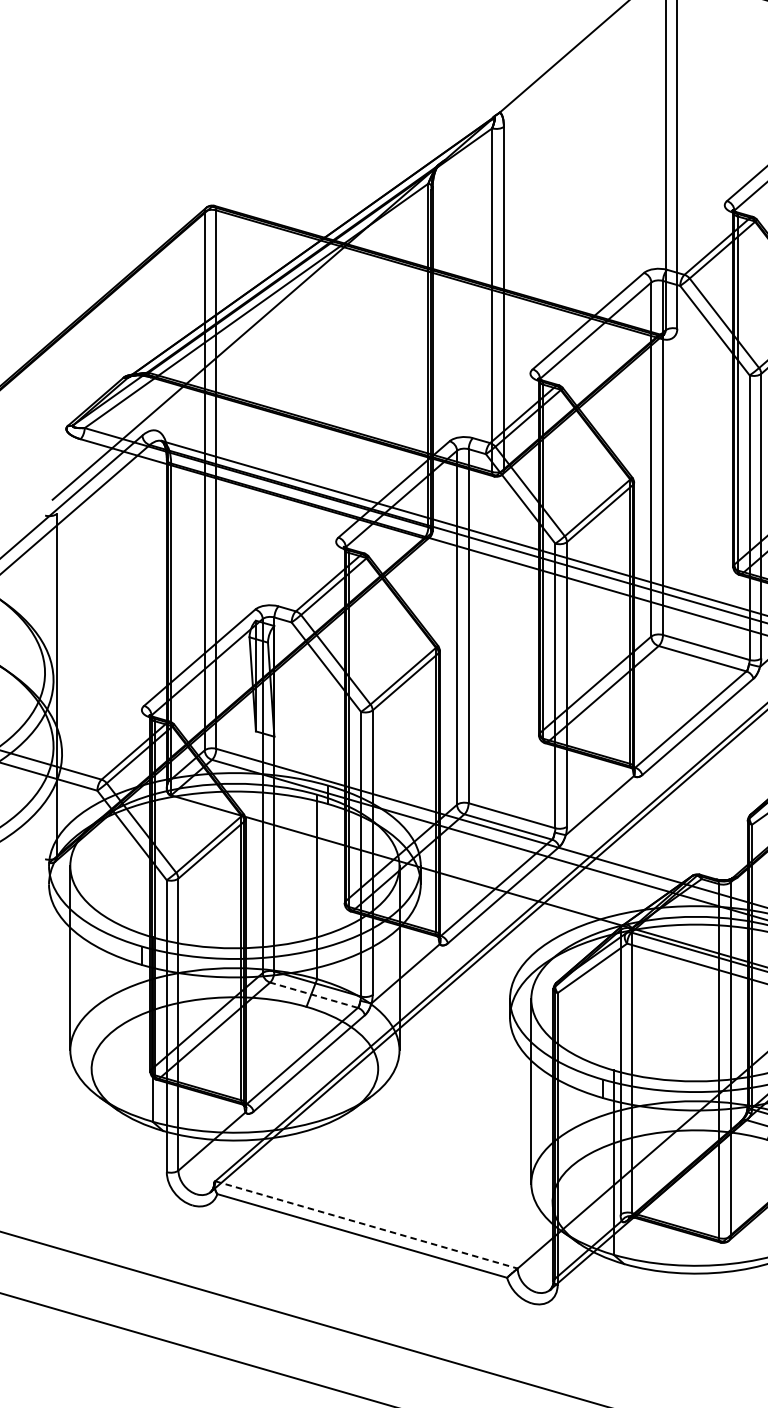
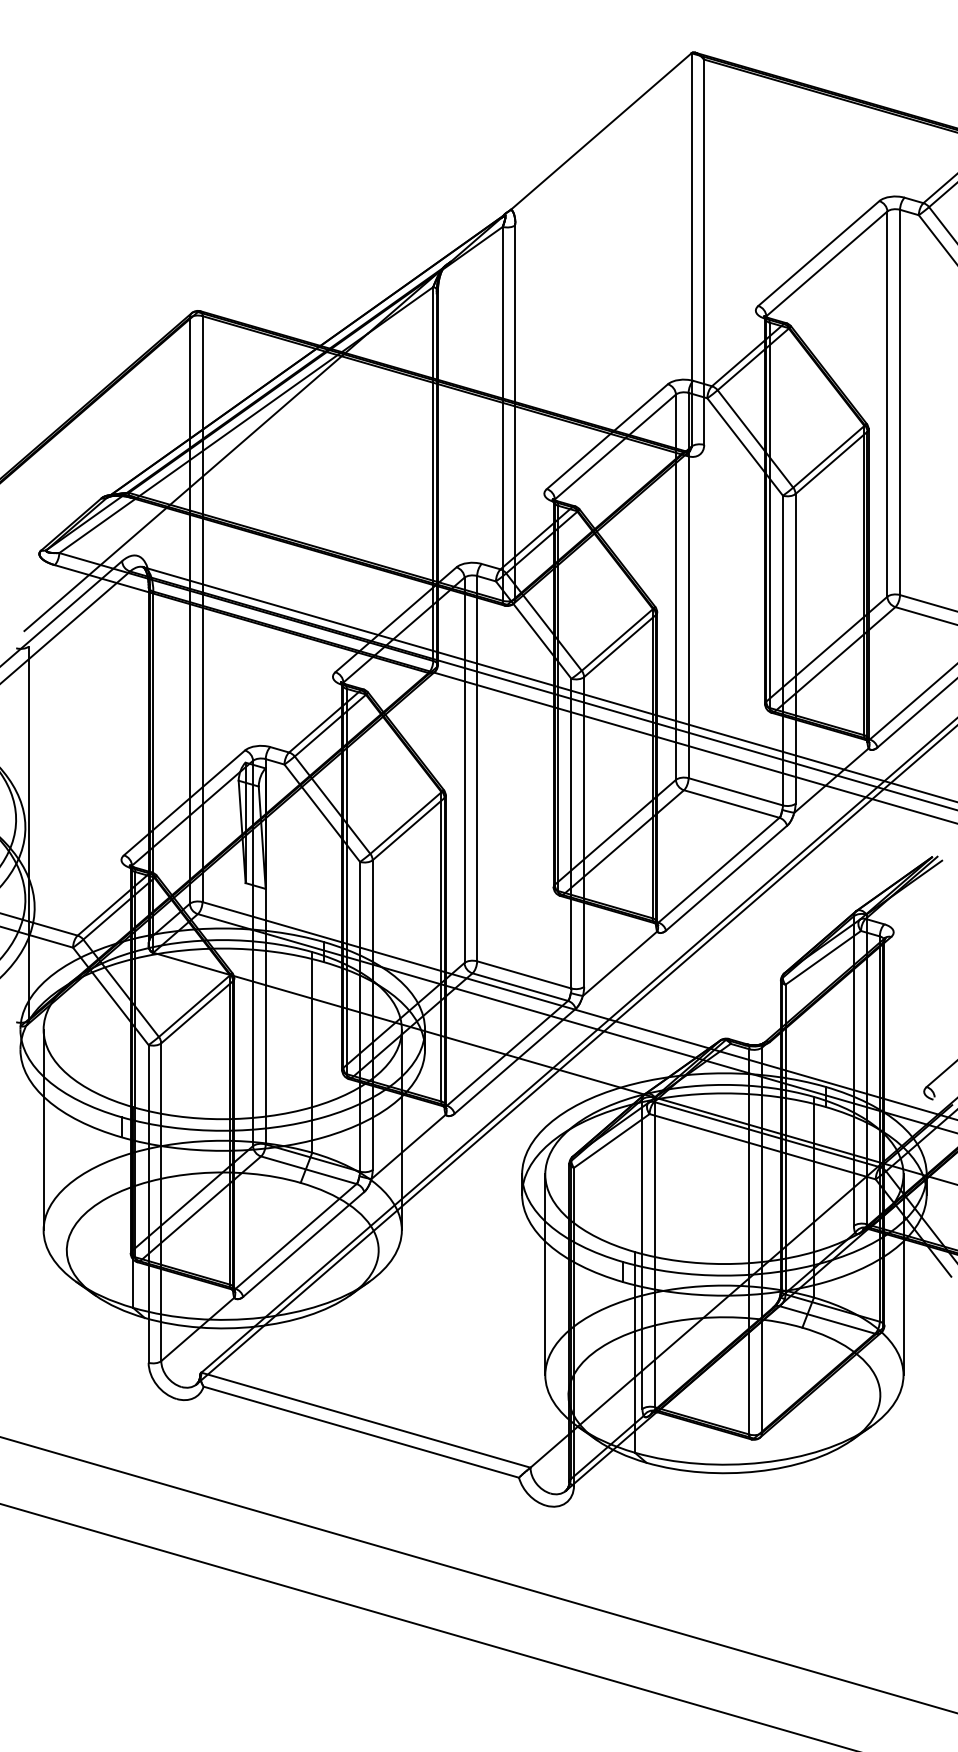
line: (313, 995) -> (308, 1170), dashed -> solid
line: (367, 1225) -> (366, 1420), dashed -> solid

